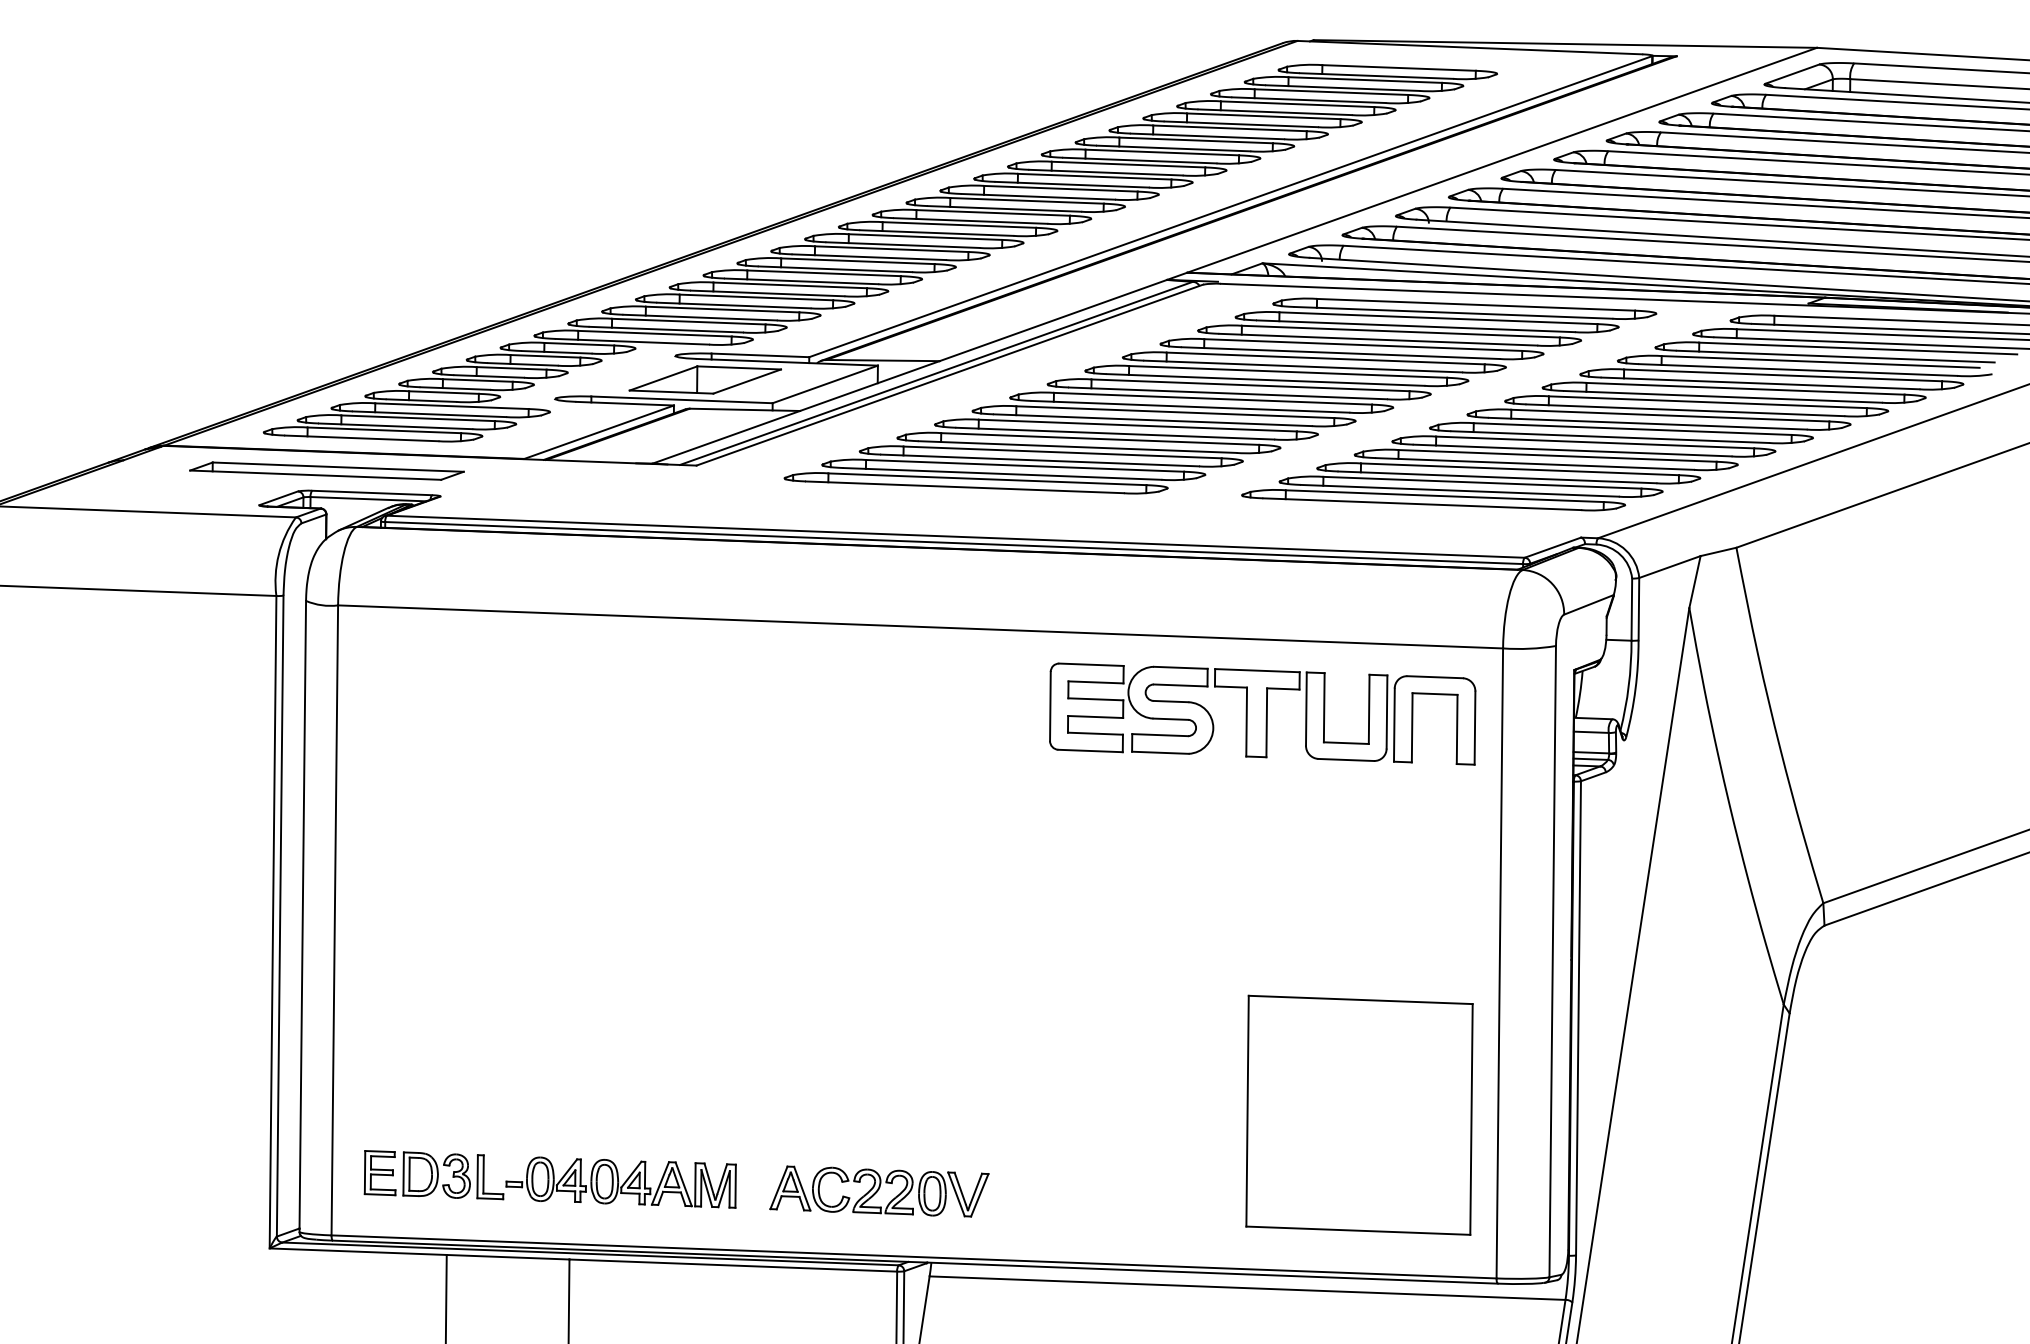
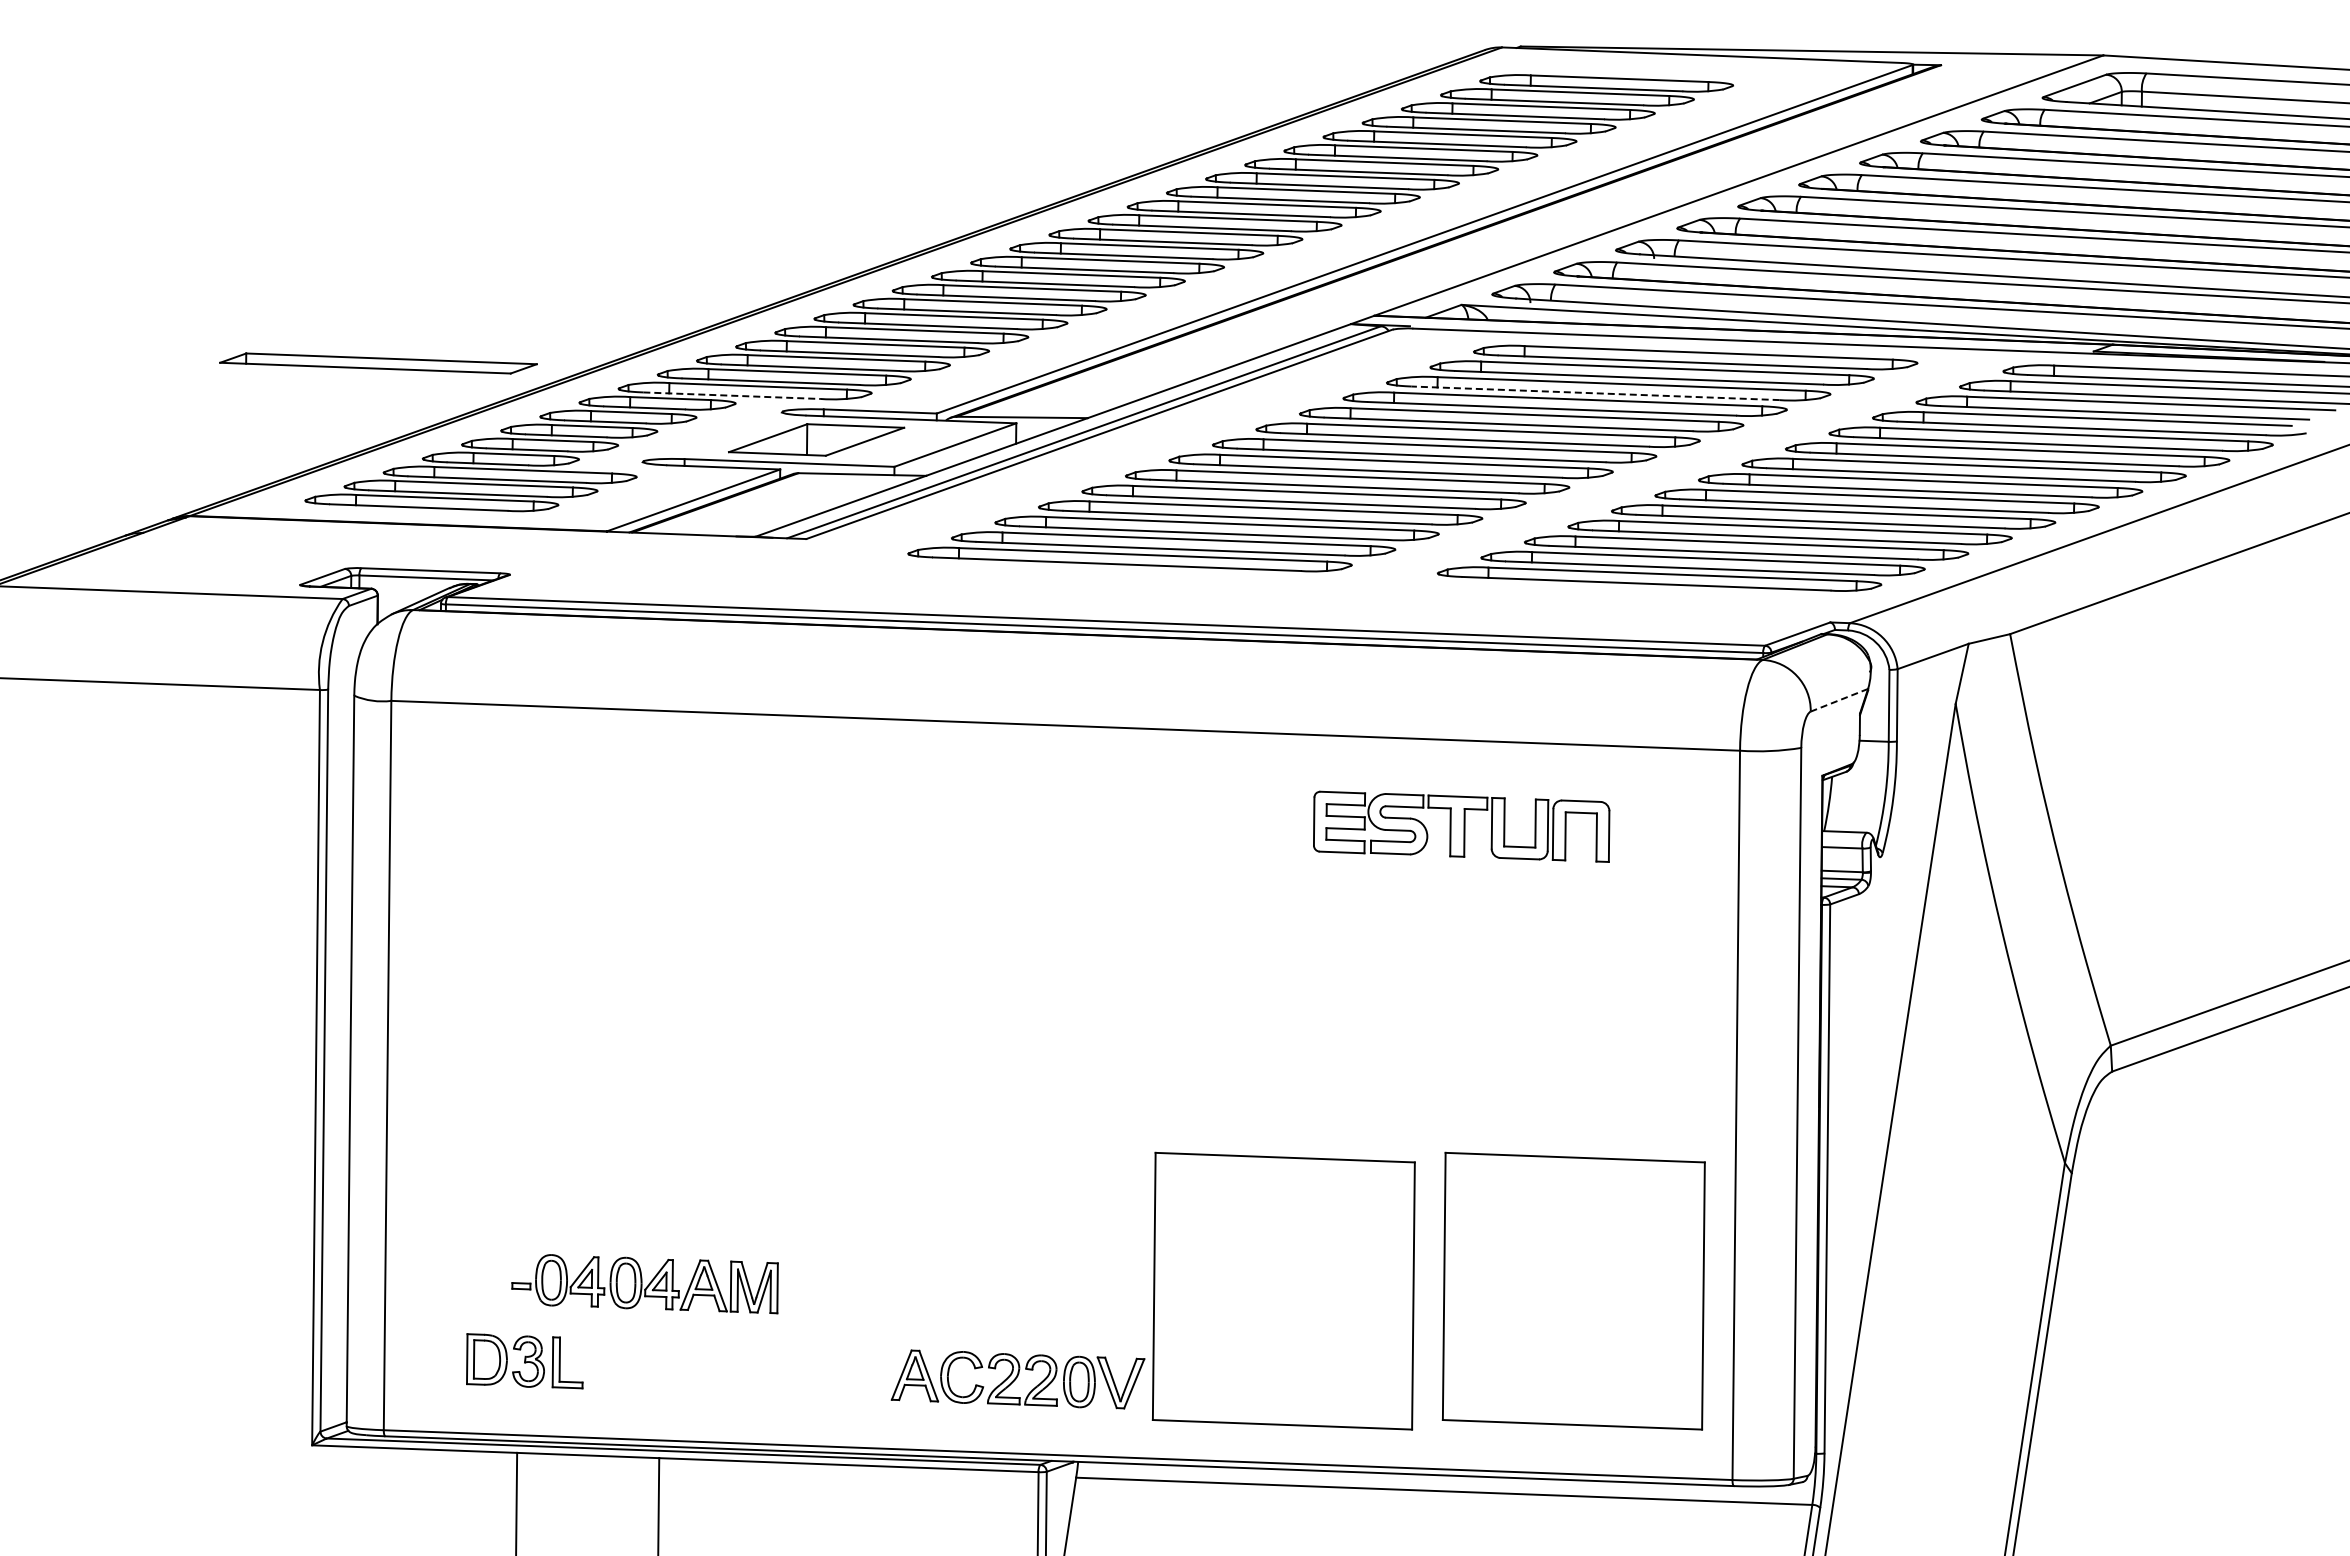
line: (1378, 339) -> (1595, 393), solid -> dashed
line: (632, 341) -> (732, 395), solid -> dashed
part: (326, 471) -> (378, 363), moved
line: (1588, 605) -> (1839, 700), solid -> dashed
part: (1262, 713) -> (1461, 826), size x0.6
part: (1108, 1114) -> (1283, 1290), added
part: (379, 1172) -> (439, 1357), removed
part: (620, 1182) -> (644, 1284), moved

